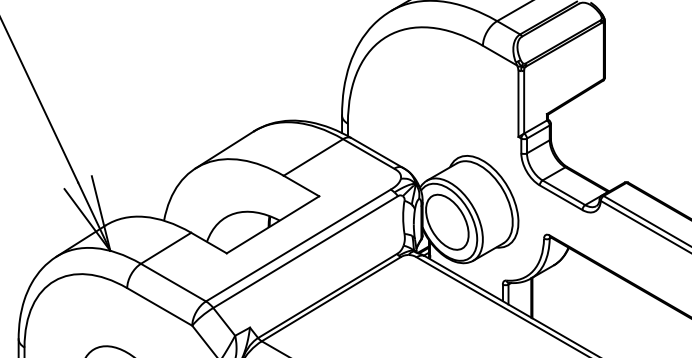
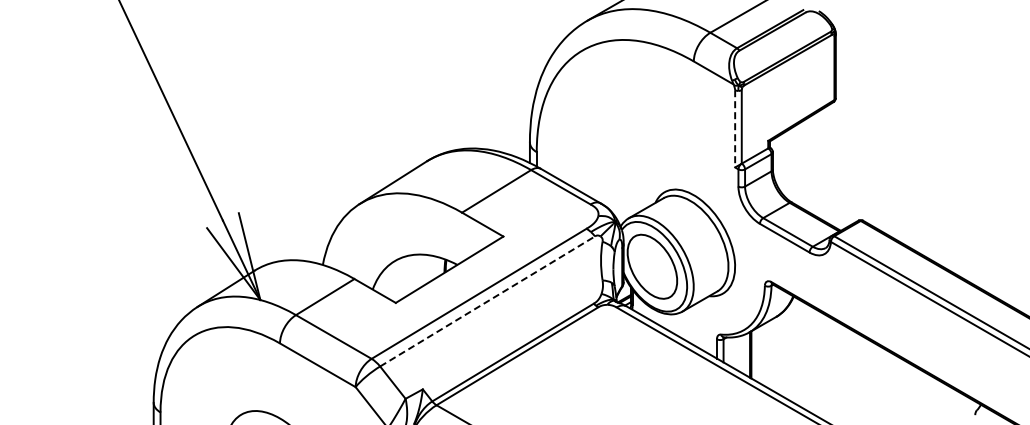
line: (518, 103) -> (735, 128), solid -> dashed
line: (305, 252) -> (487, 301), solid -> dashed

